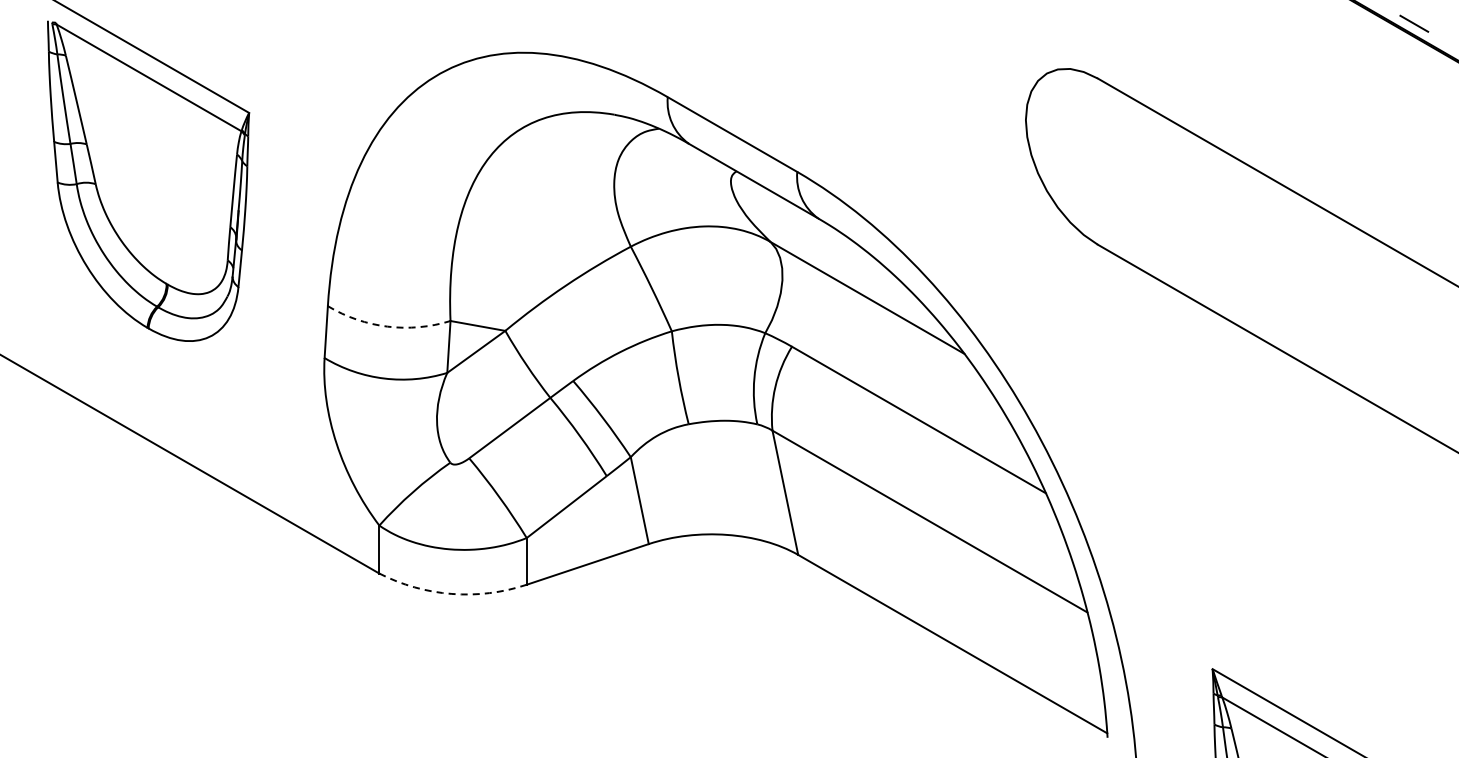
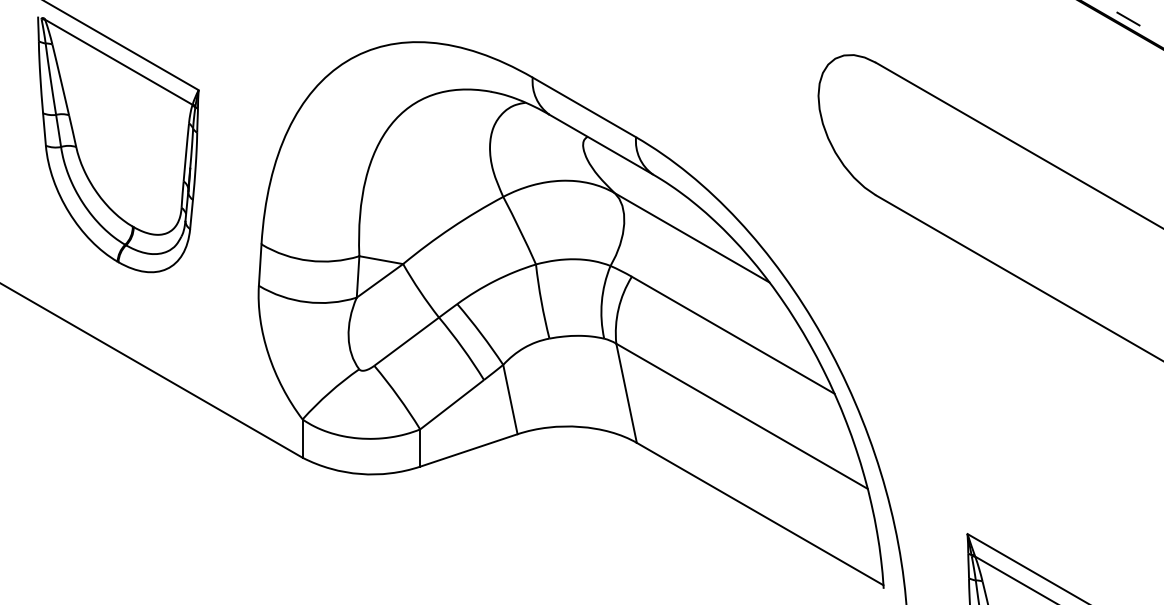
arc: (387, 326) -> (309, 260), dashed -> solid
arc: (451, 593) -> (360, 473), dashed -> solid

